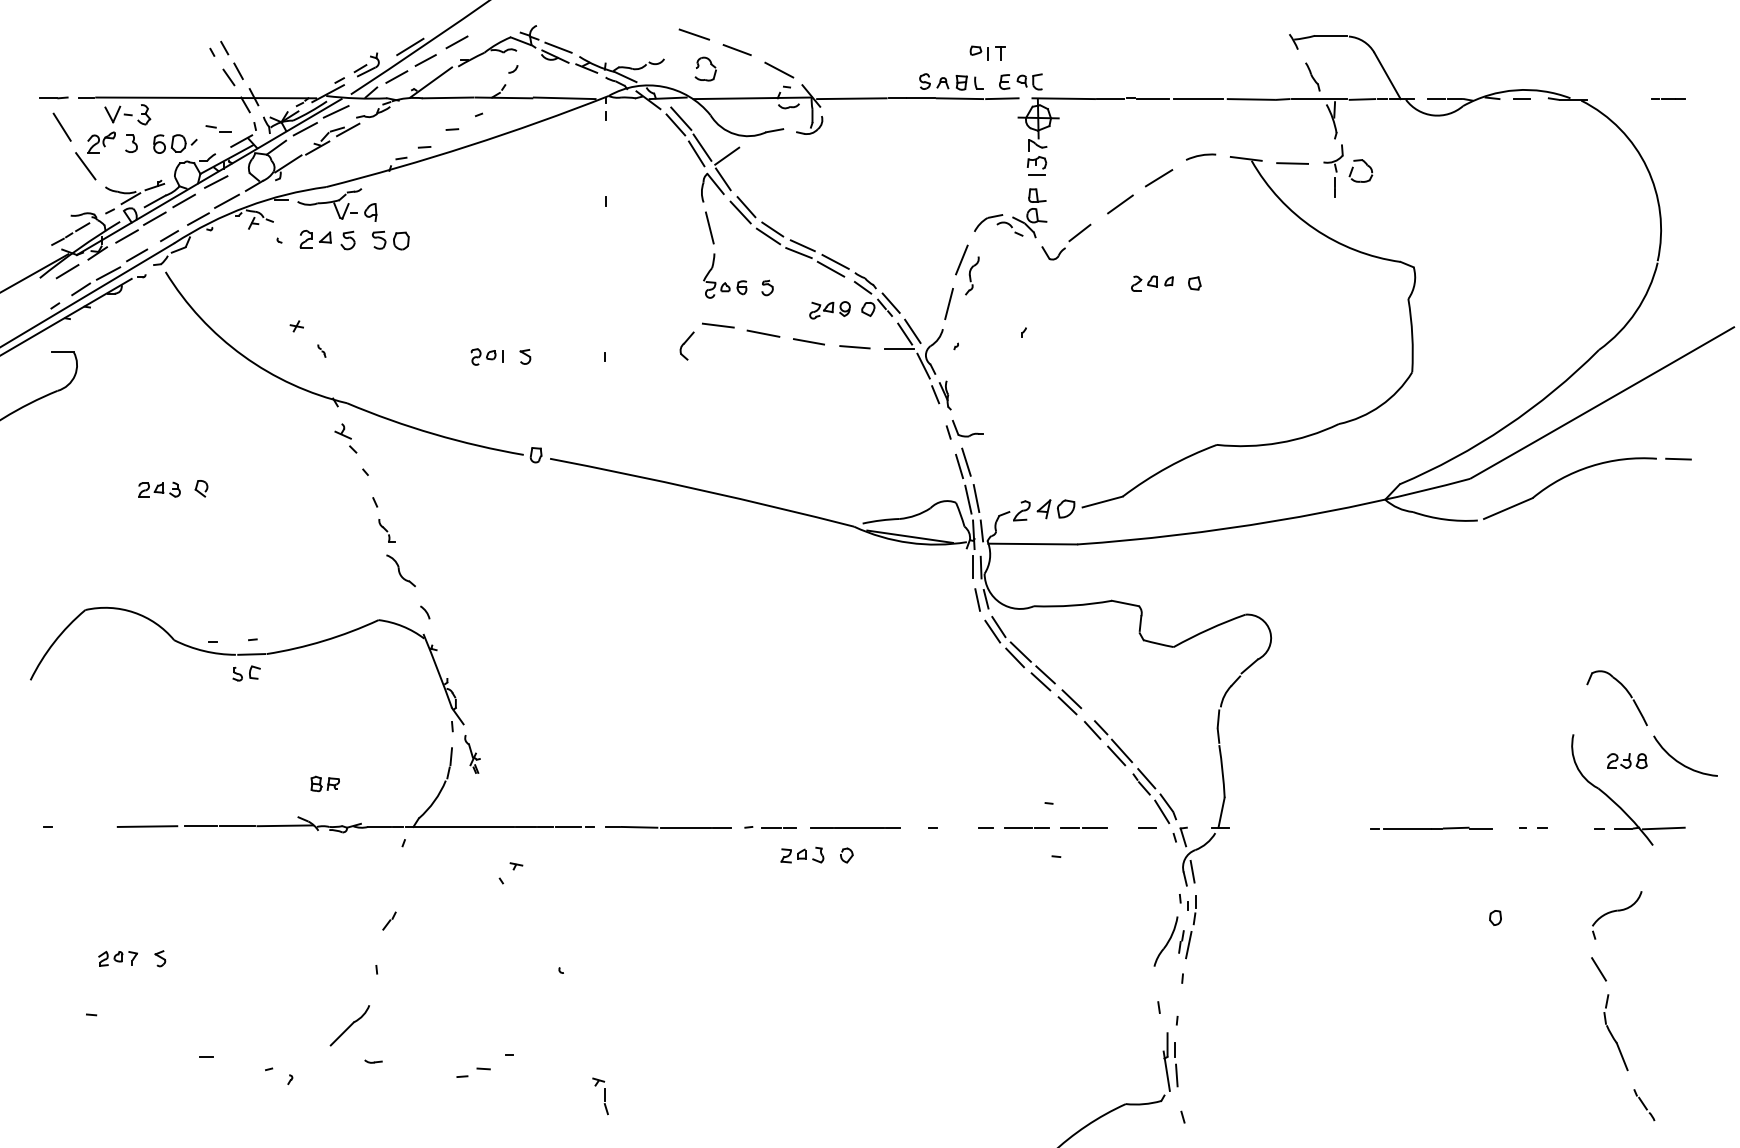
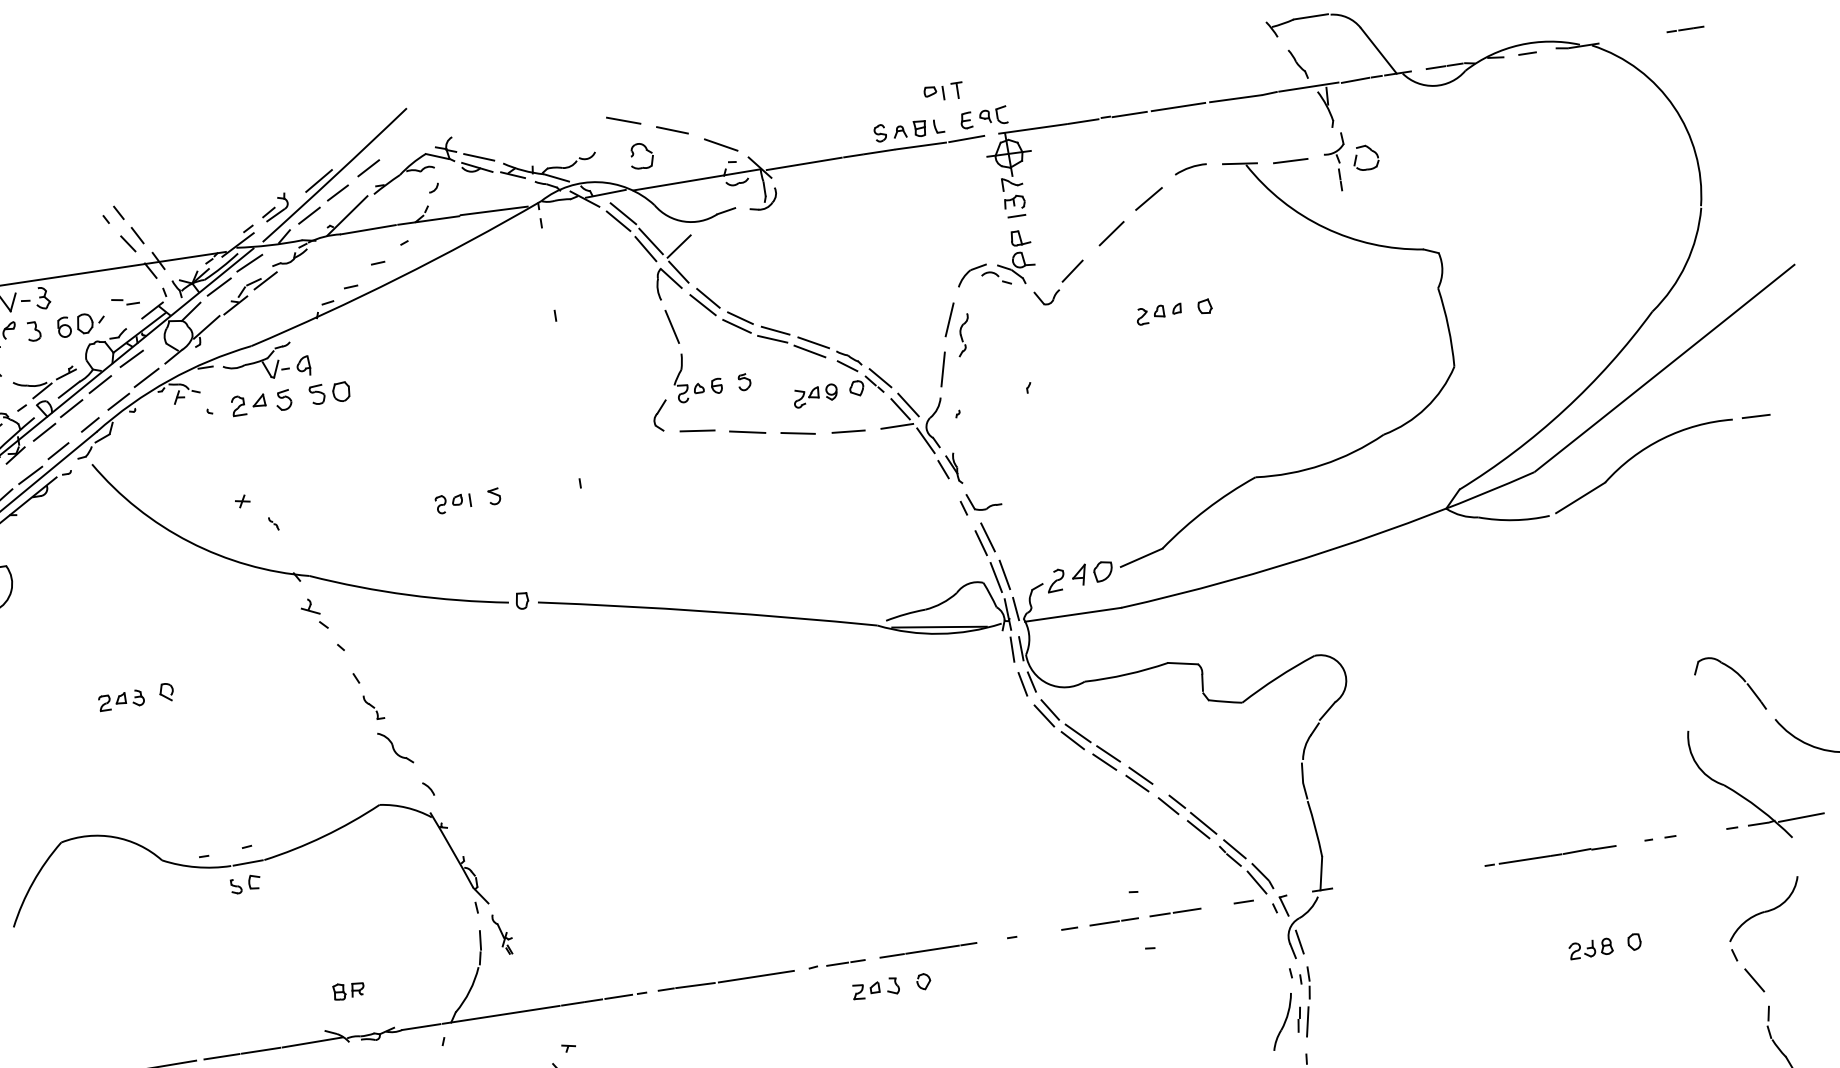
part: (686, 345) -> (660, 415), moved
part: (1627, 761) -> (1591, 949), moved
part: (1616, 914) -> (1764, 918), size x1.43

